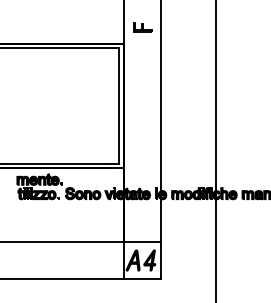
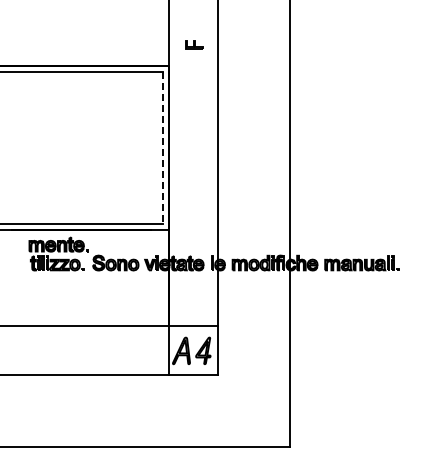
part: (143, 27) -> (194, 44), size x0.7
line: (119, 105) -> (163, 147), solid -> dashed

